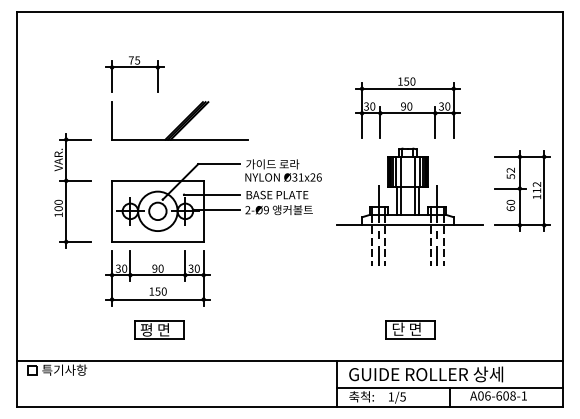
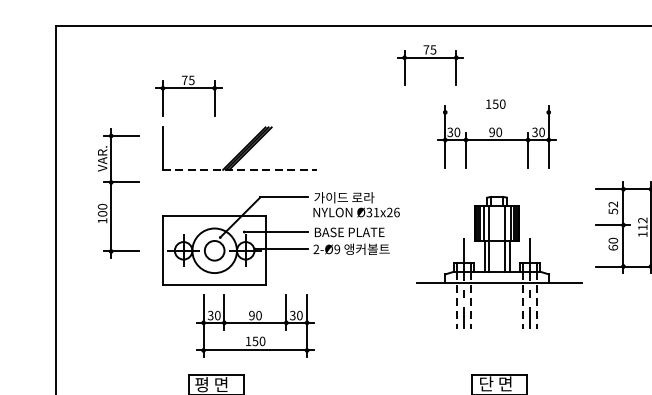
part: (348, 40) -> (429, 57), added
line: (407, 88) -> (496, 112), removed
line: (180, 139) -> (240, 169), solid -> dashed
part: (72, 190) -> (118, 193), moved
part: (409, 206) -> (498, 262), moved
part: (157, 278) -> (254, 326), moved

